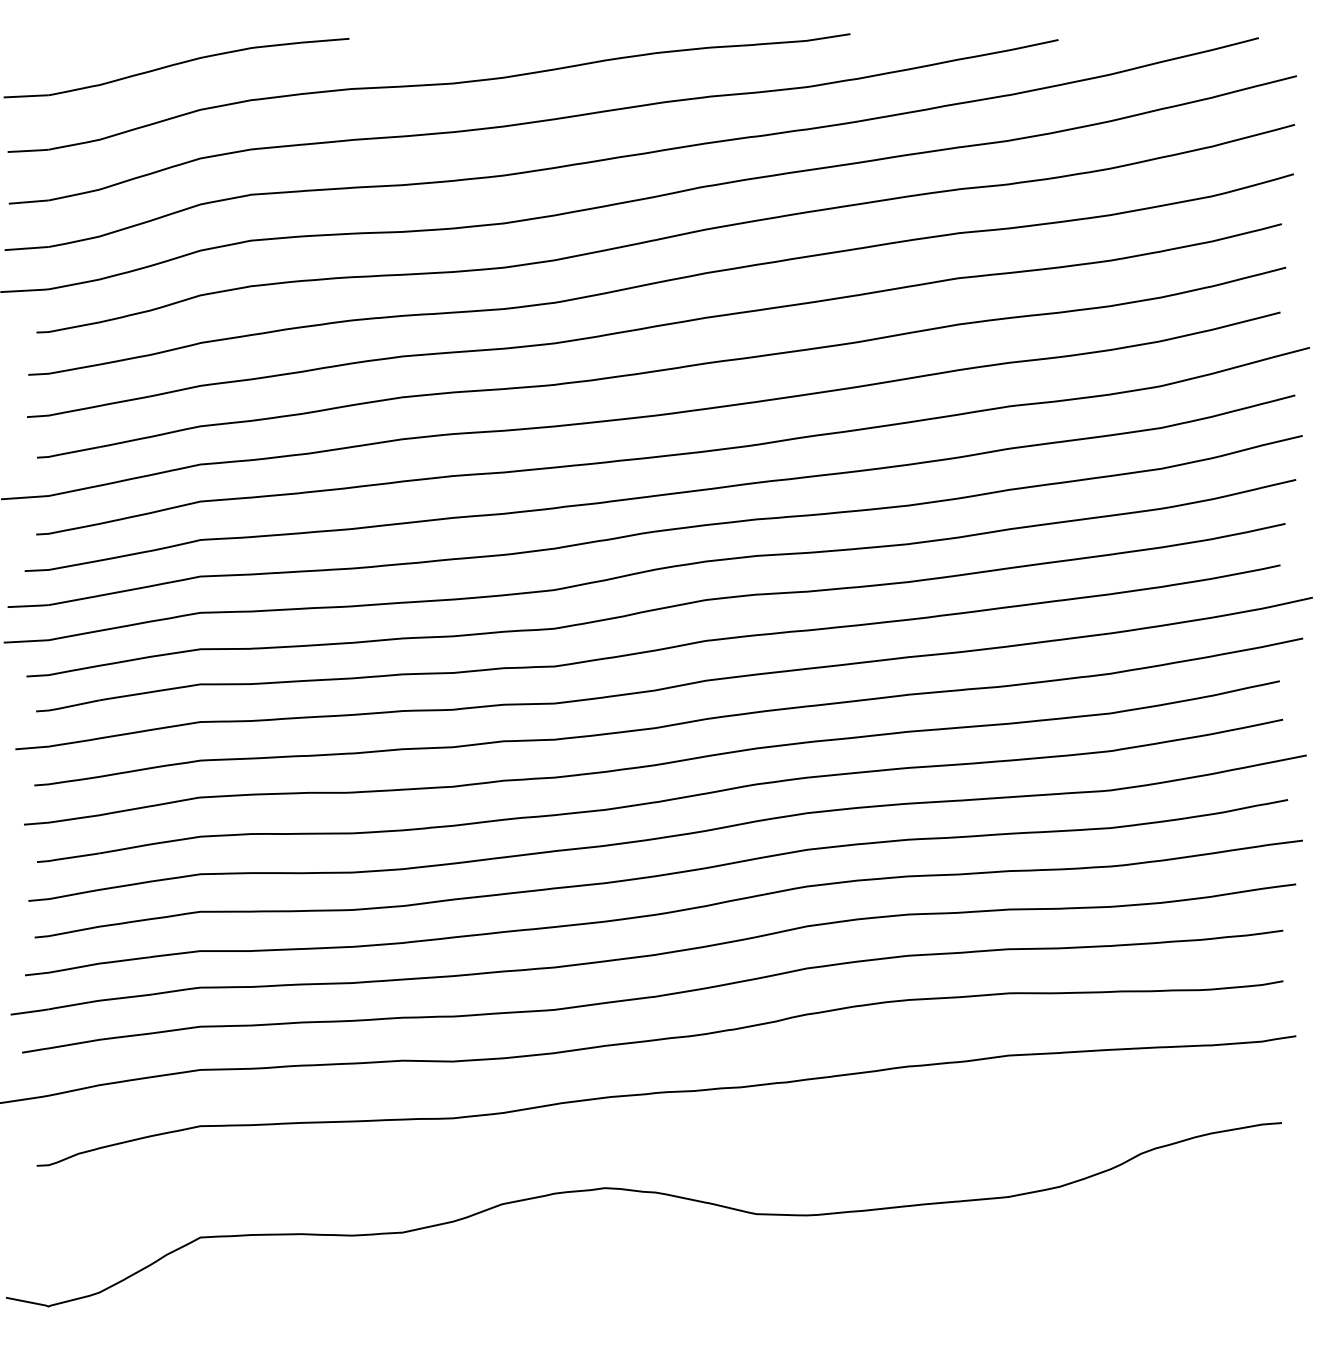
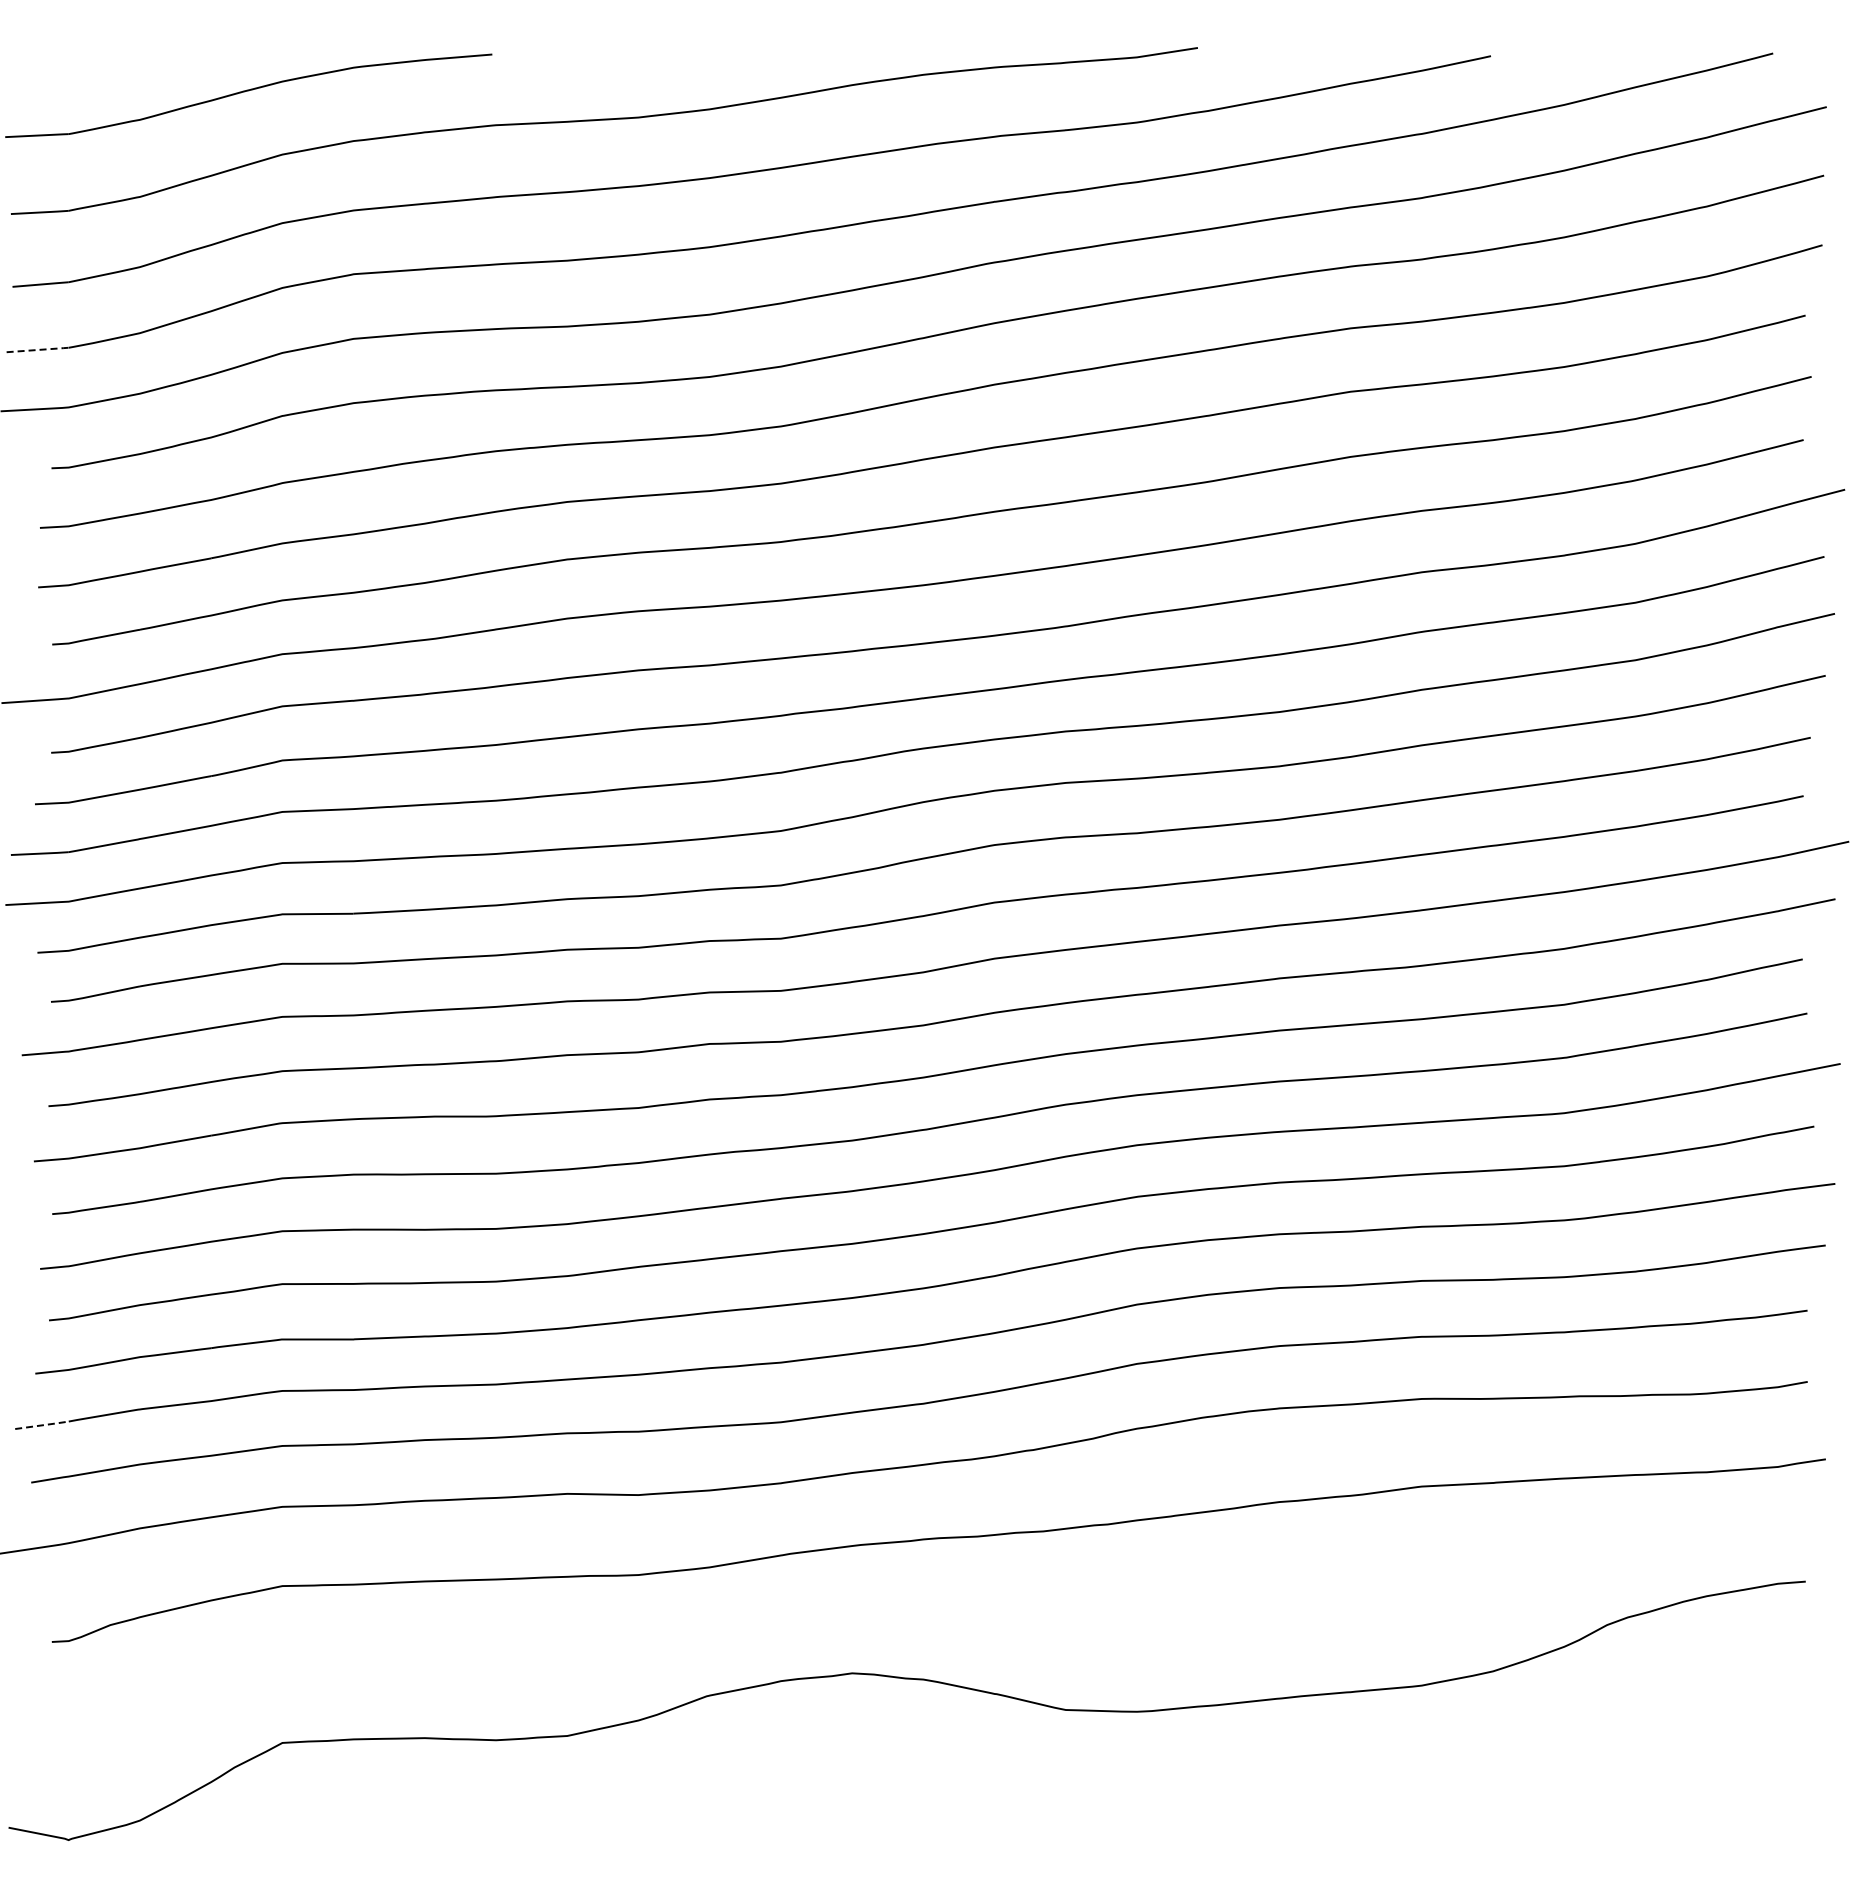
line: (27, 248) -> (38, 349), solid -> dashed
line: (30, 1012) -> (43, 1425), solid -> dashed

